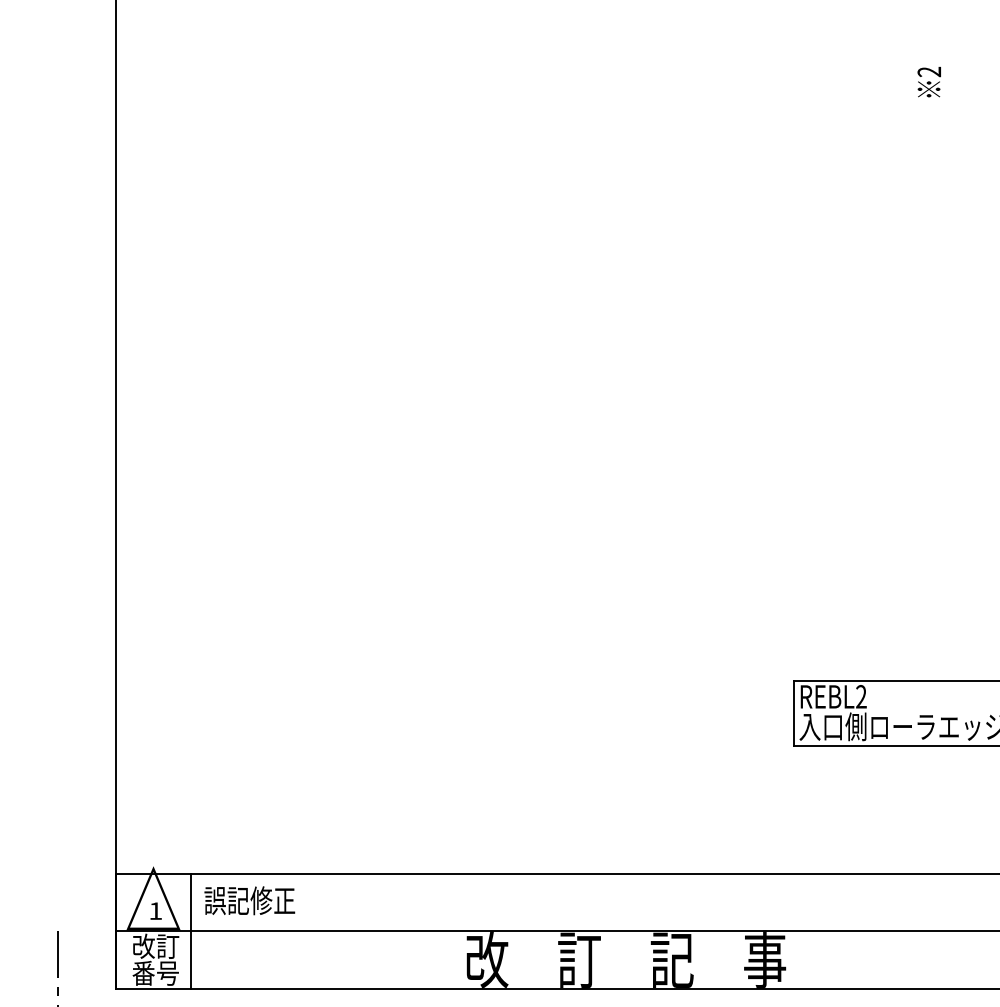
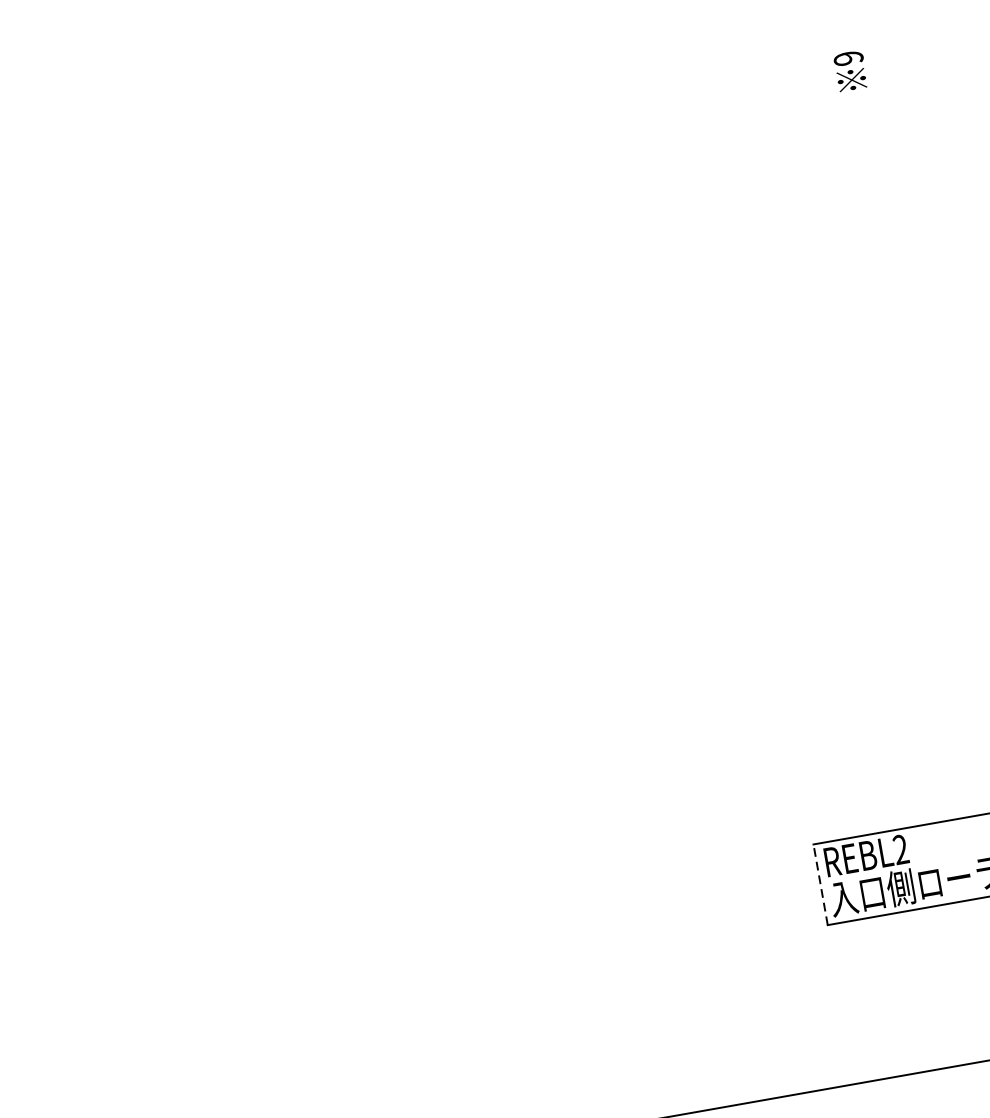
text: (929, 71) -> (848, 57), 2 -> 9
line: (793, 712) -> (819, 883), solid -> dashed

